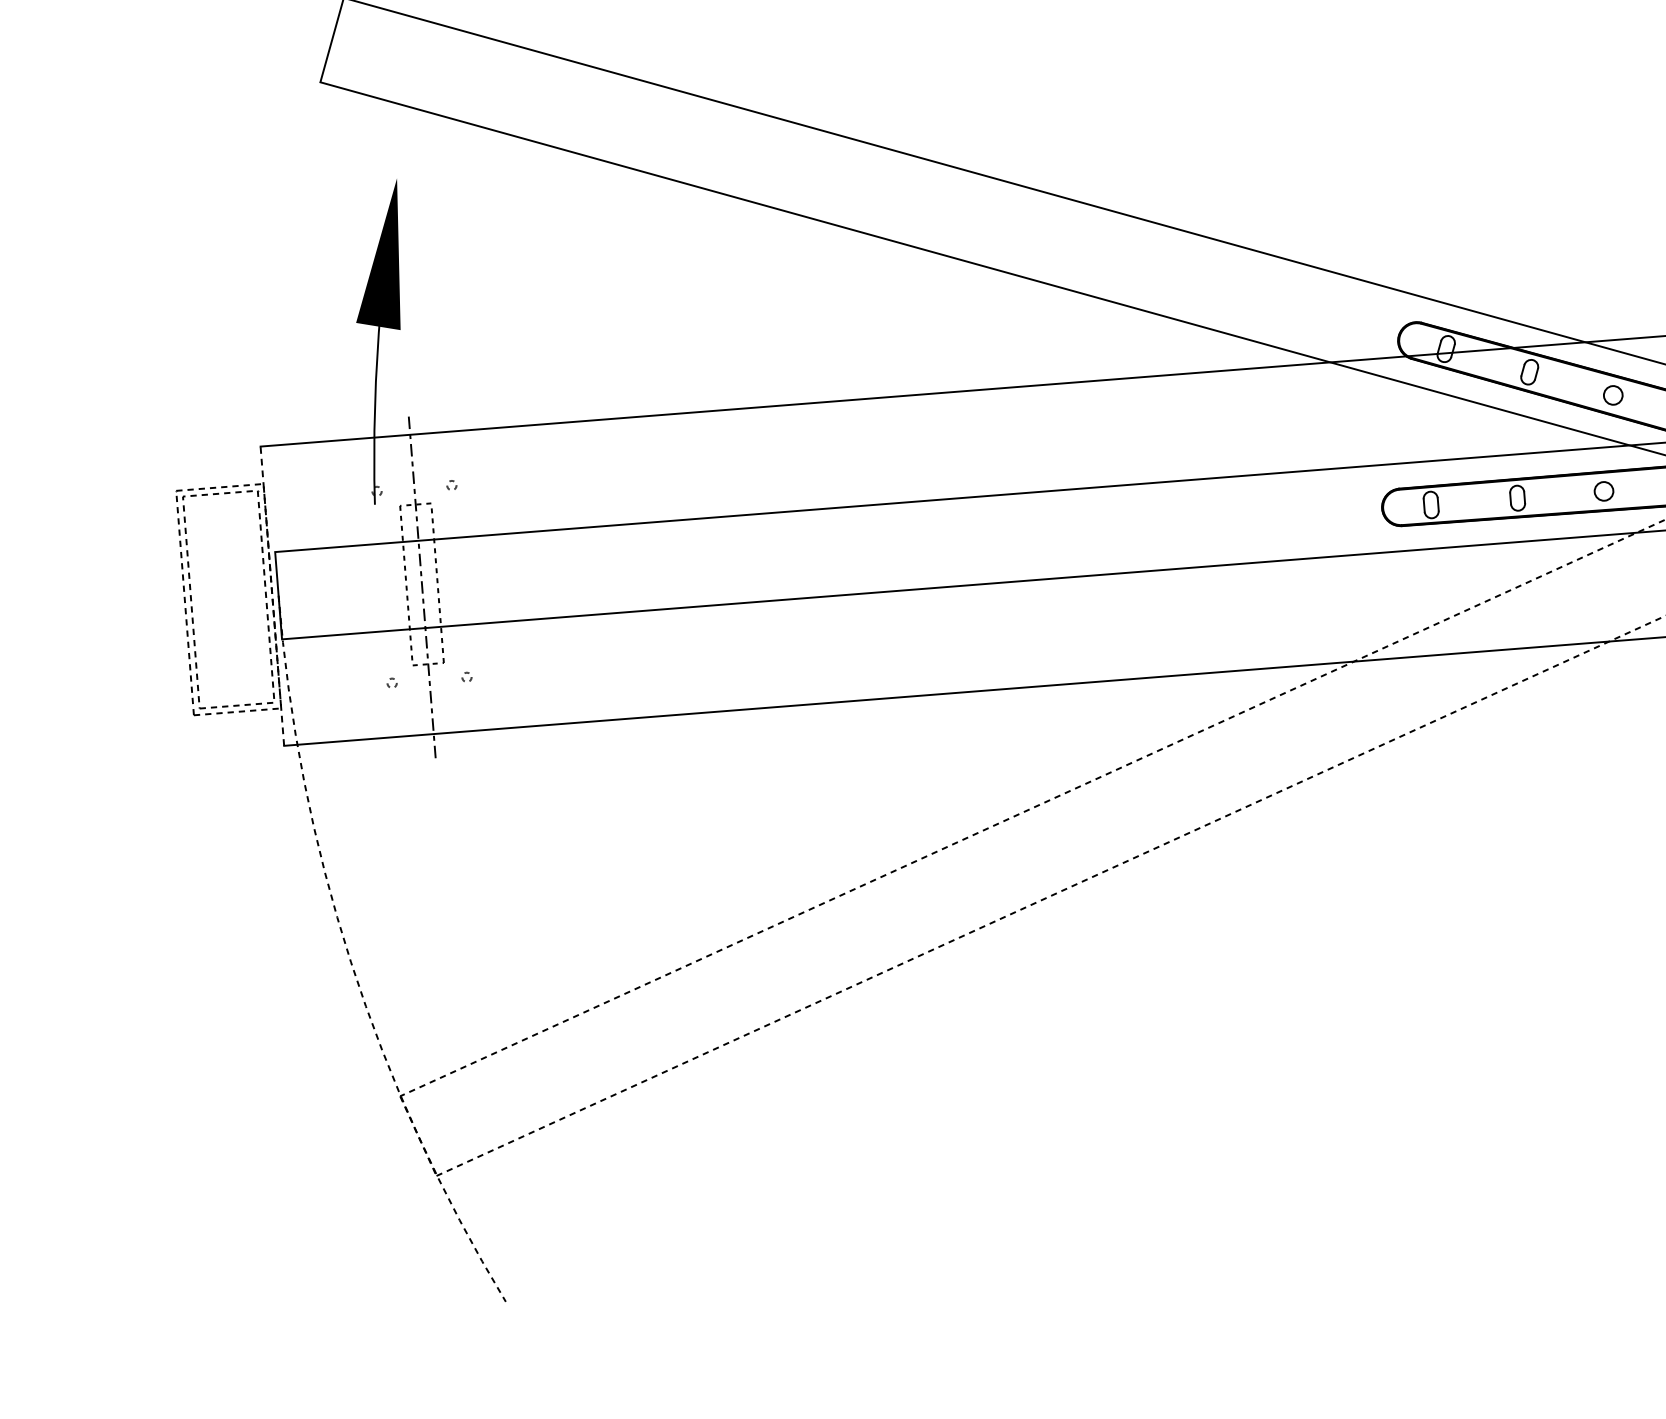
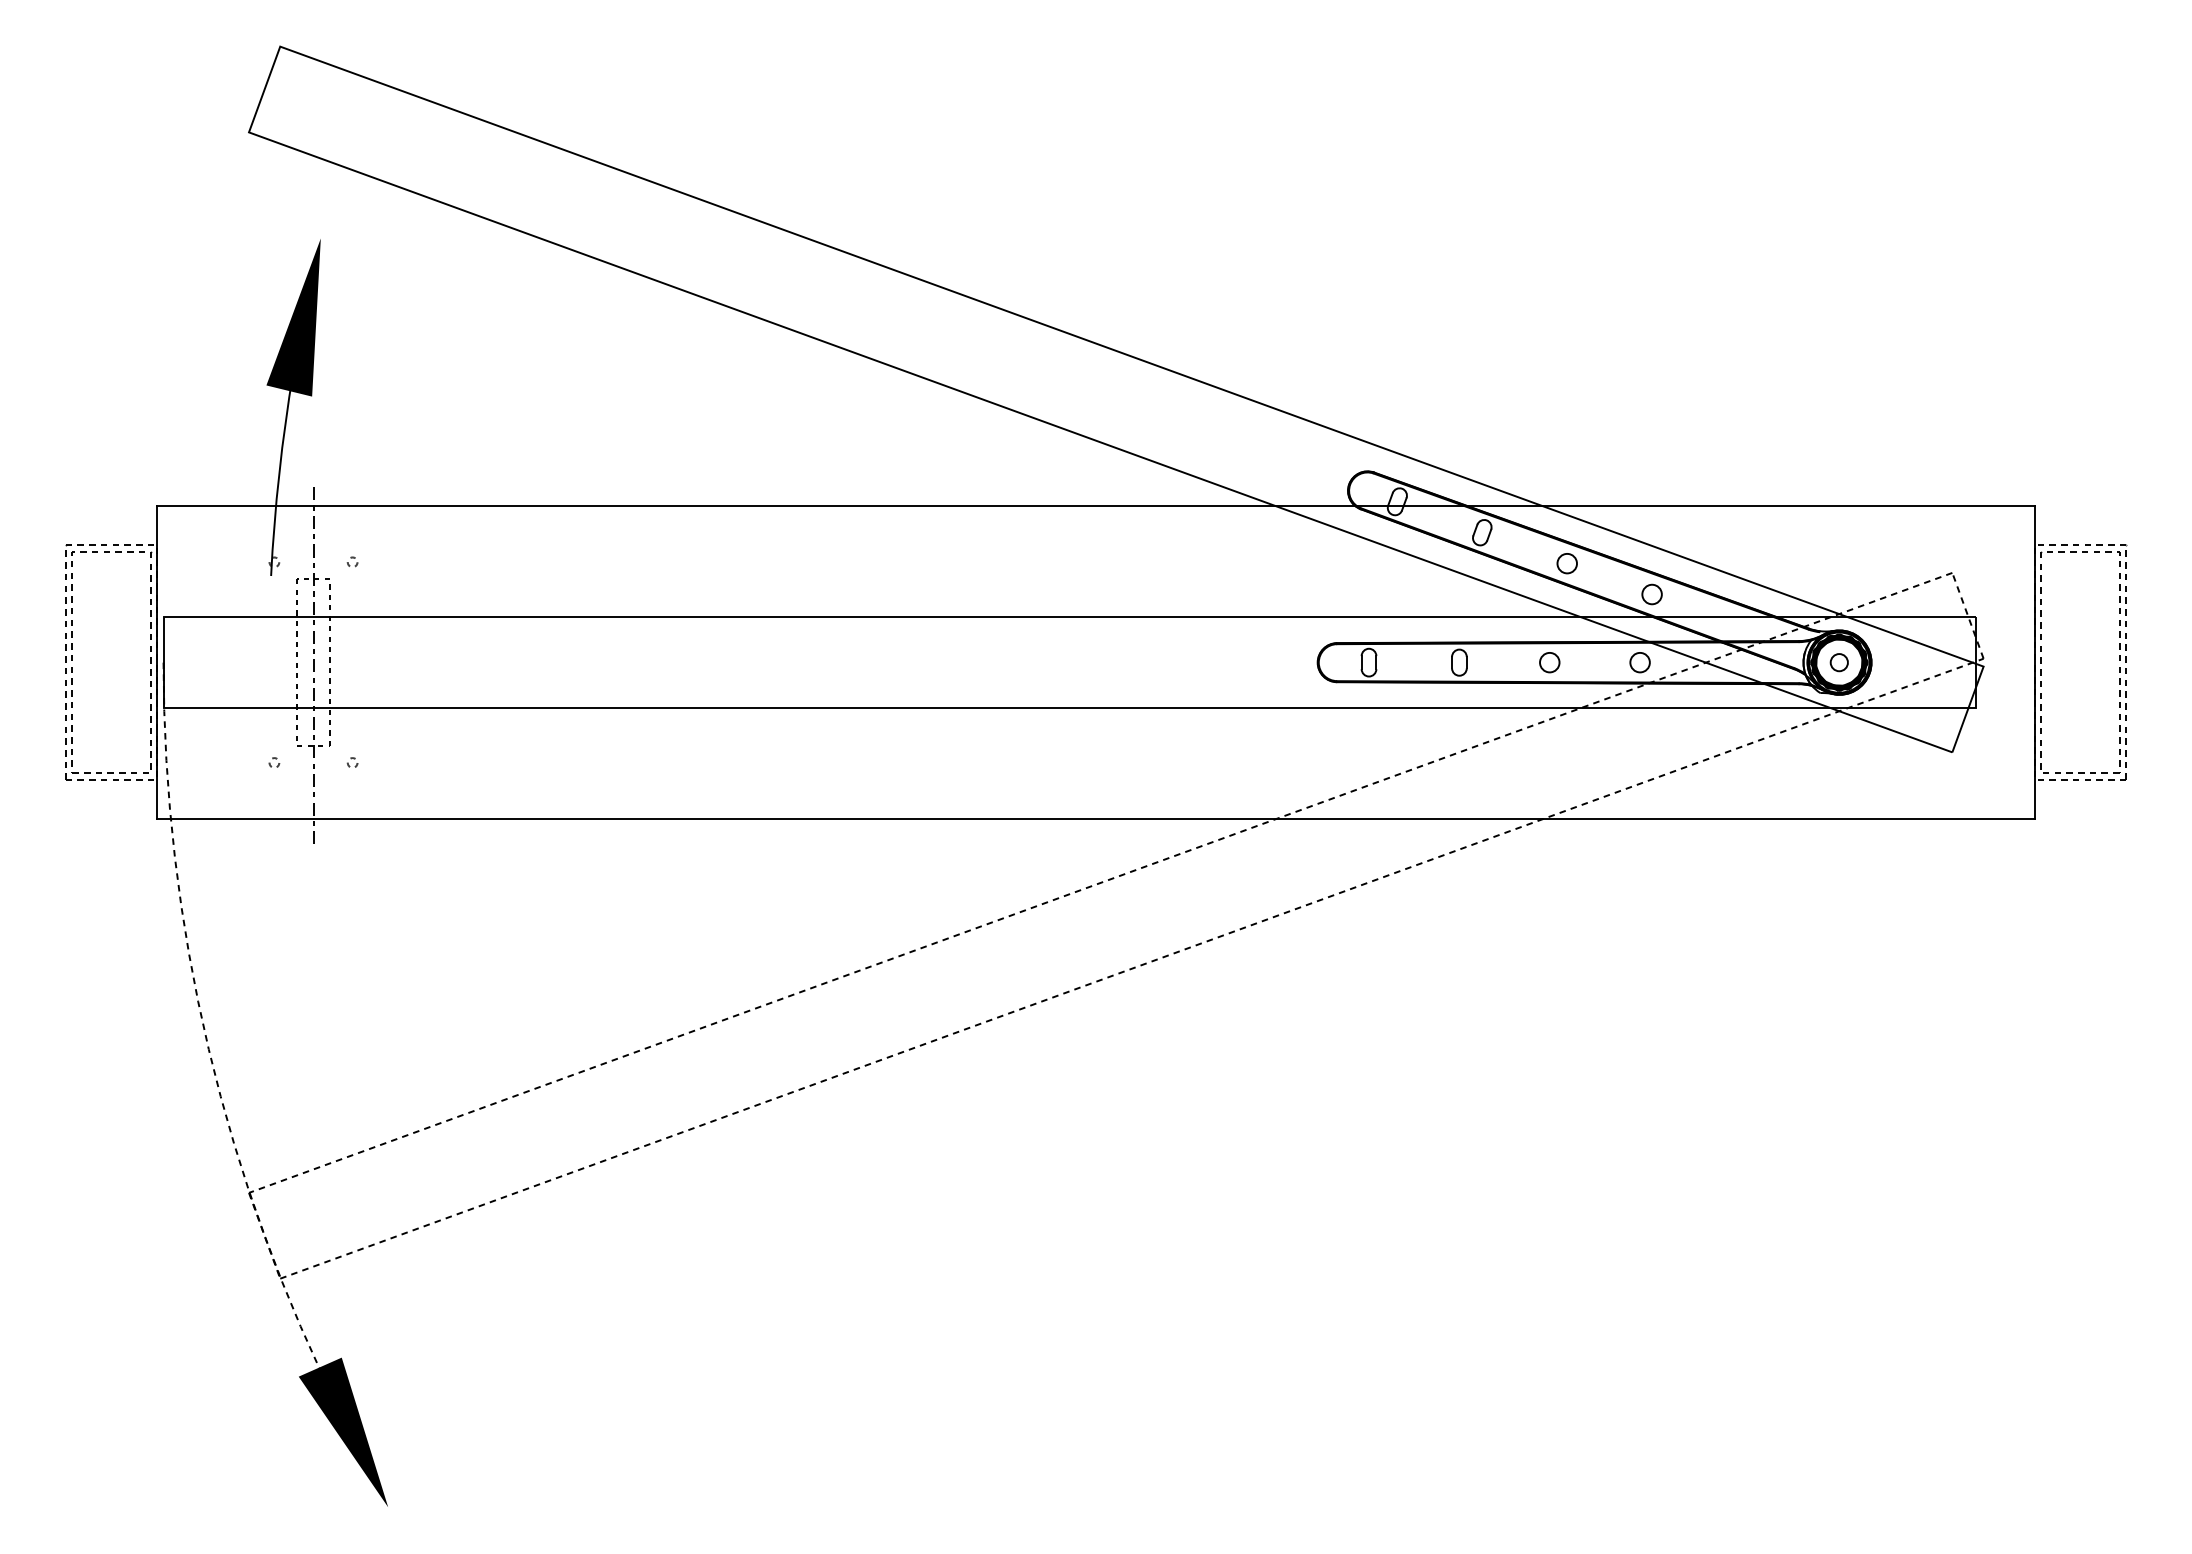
line: (272, 596) -> (157, 662), dashed -> solid
fill: (508, 1318) -> (343, 1432), added

